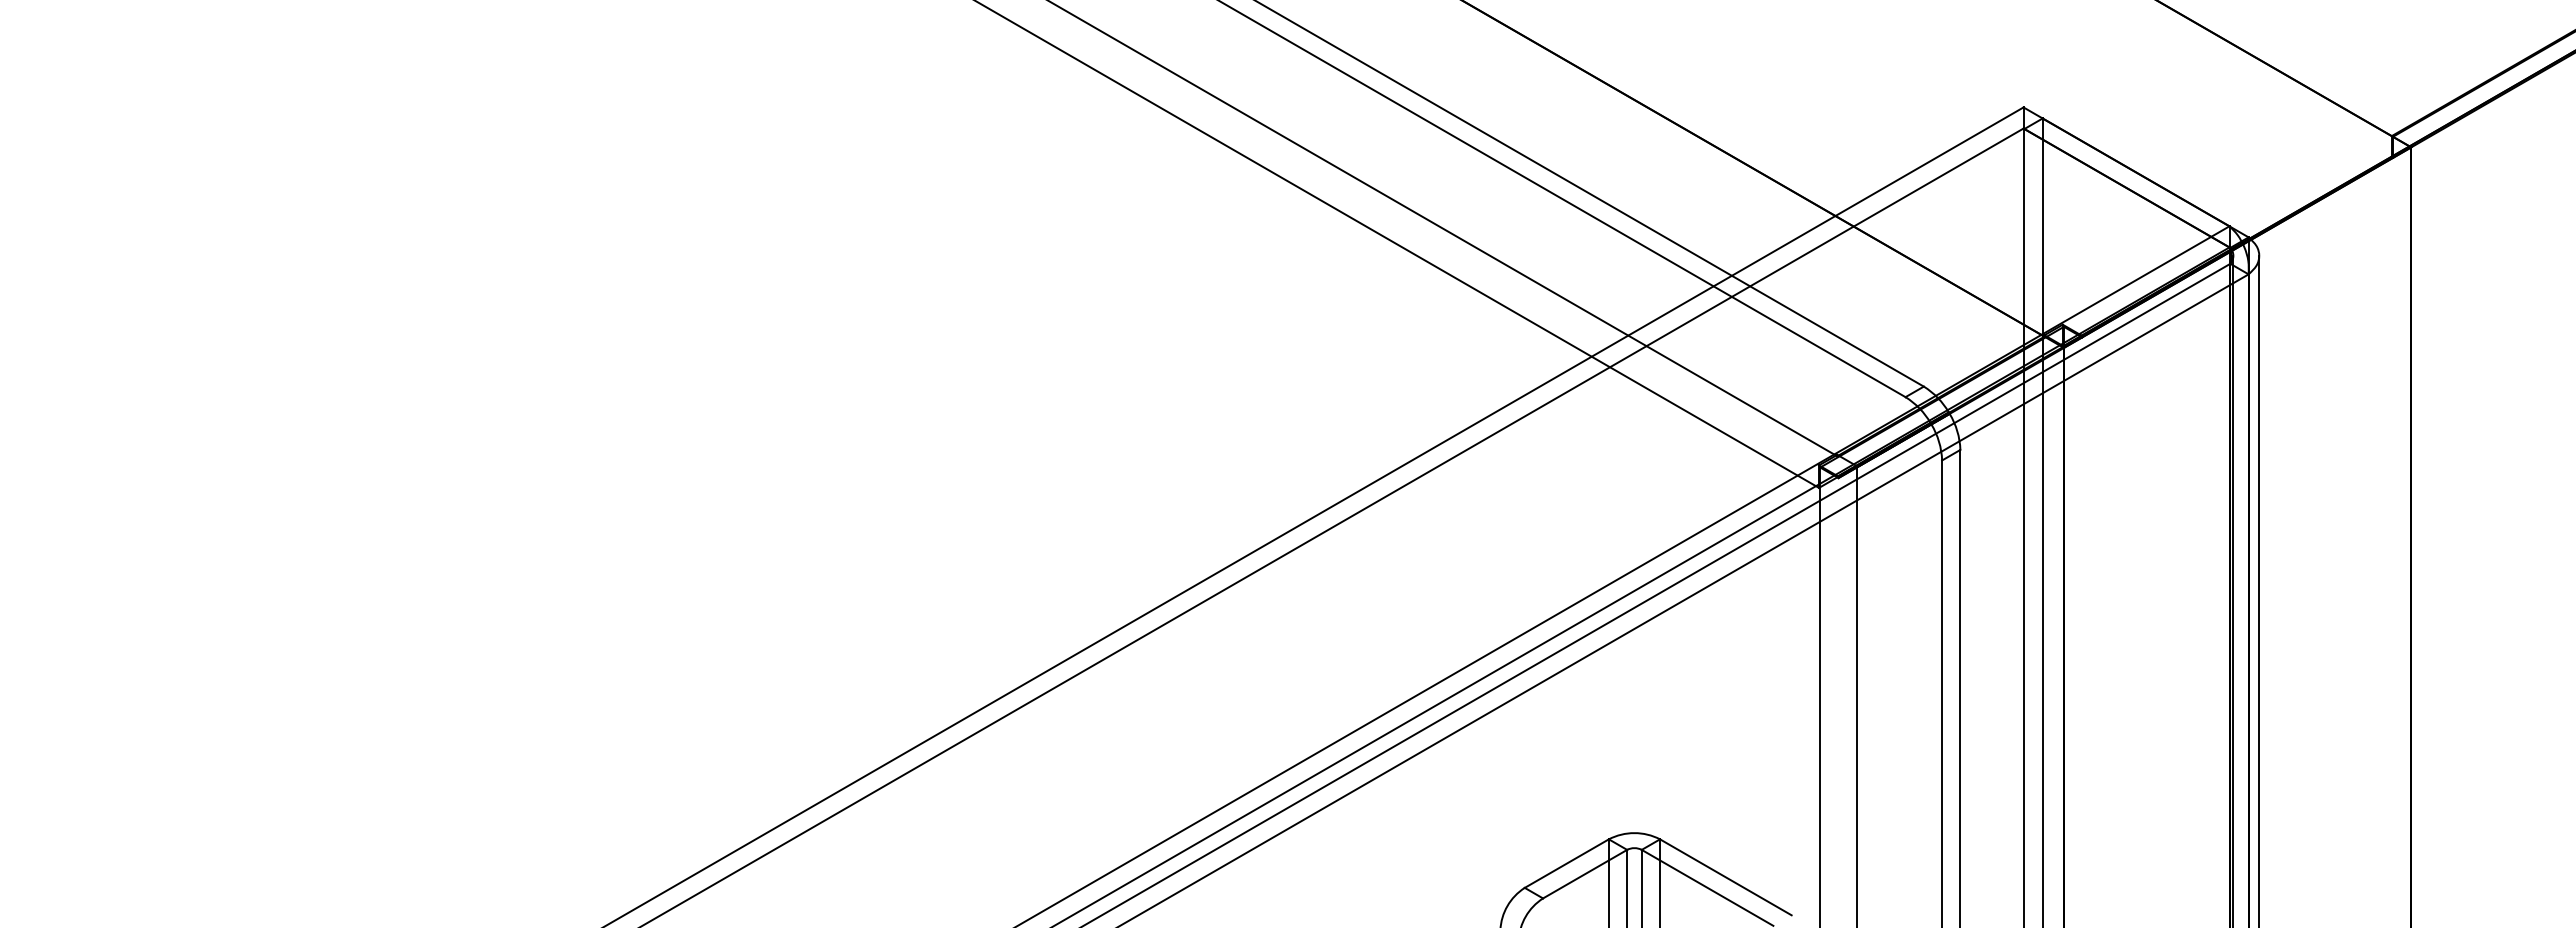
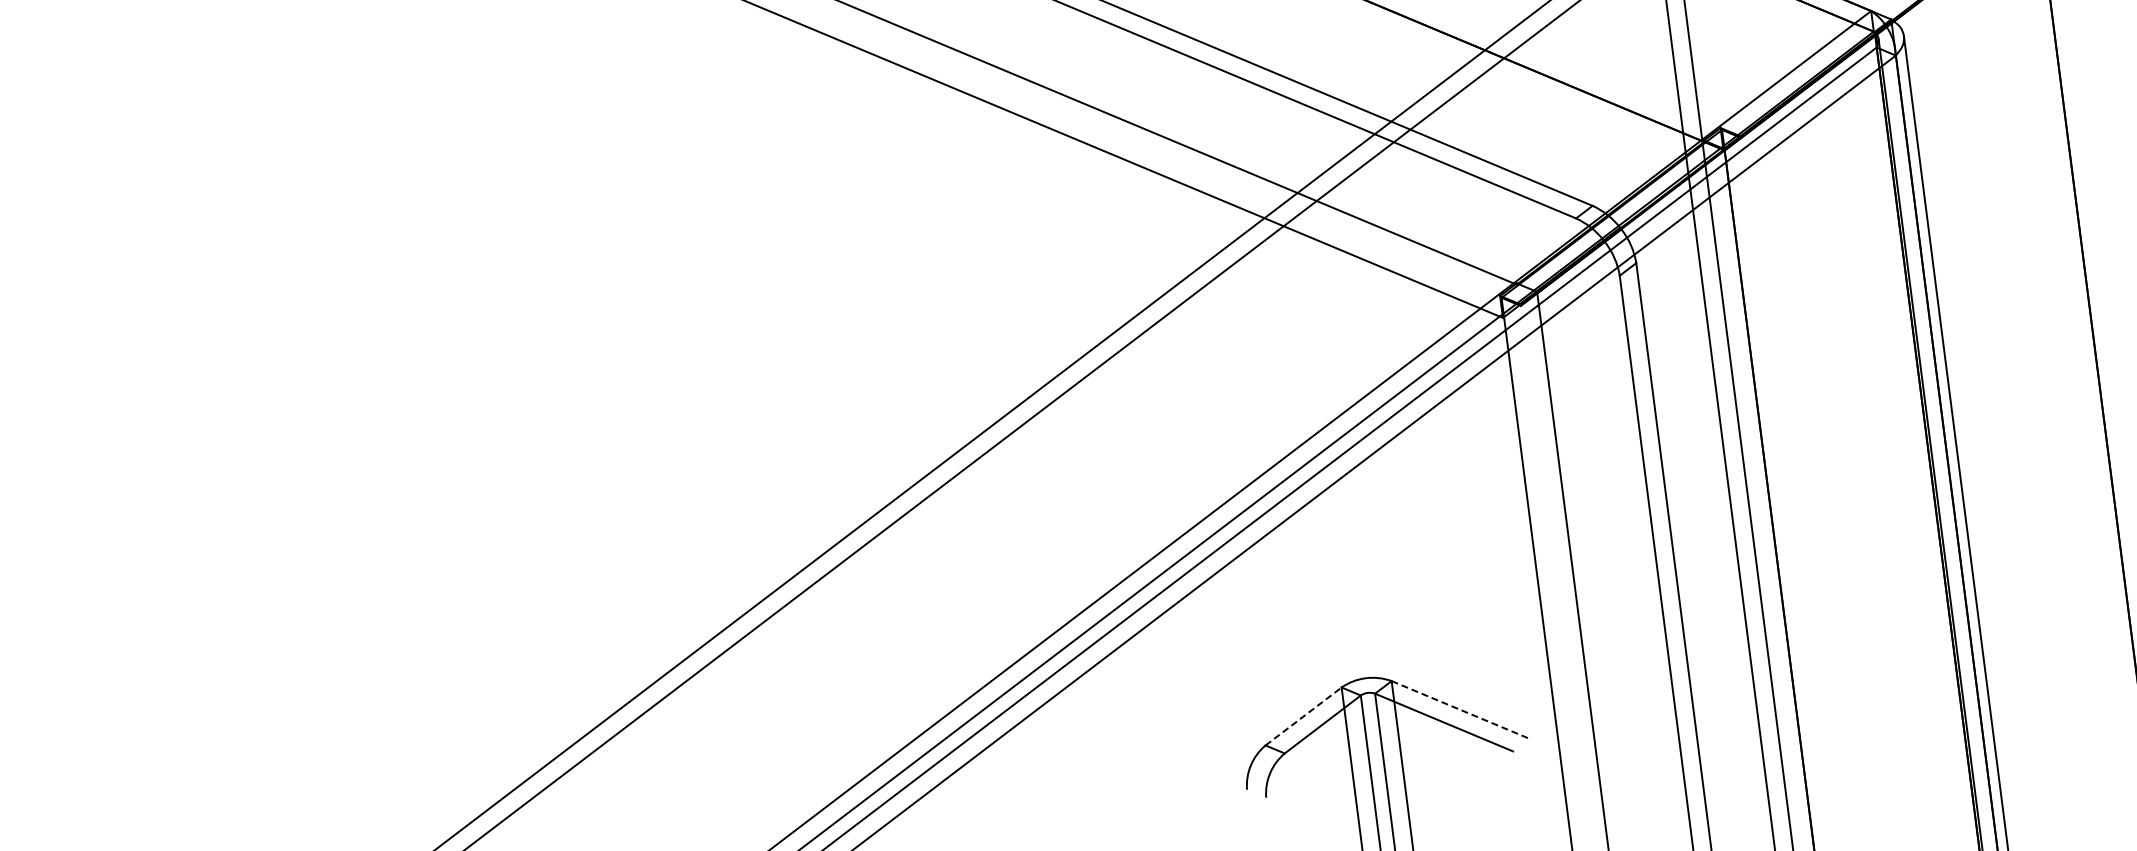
line: (1566, 863) -> (1303, 716), solid -> dashed
line: (1725, 877) -> (1460, 710), solid -> dashed

